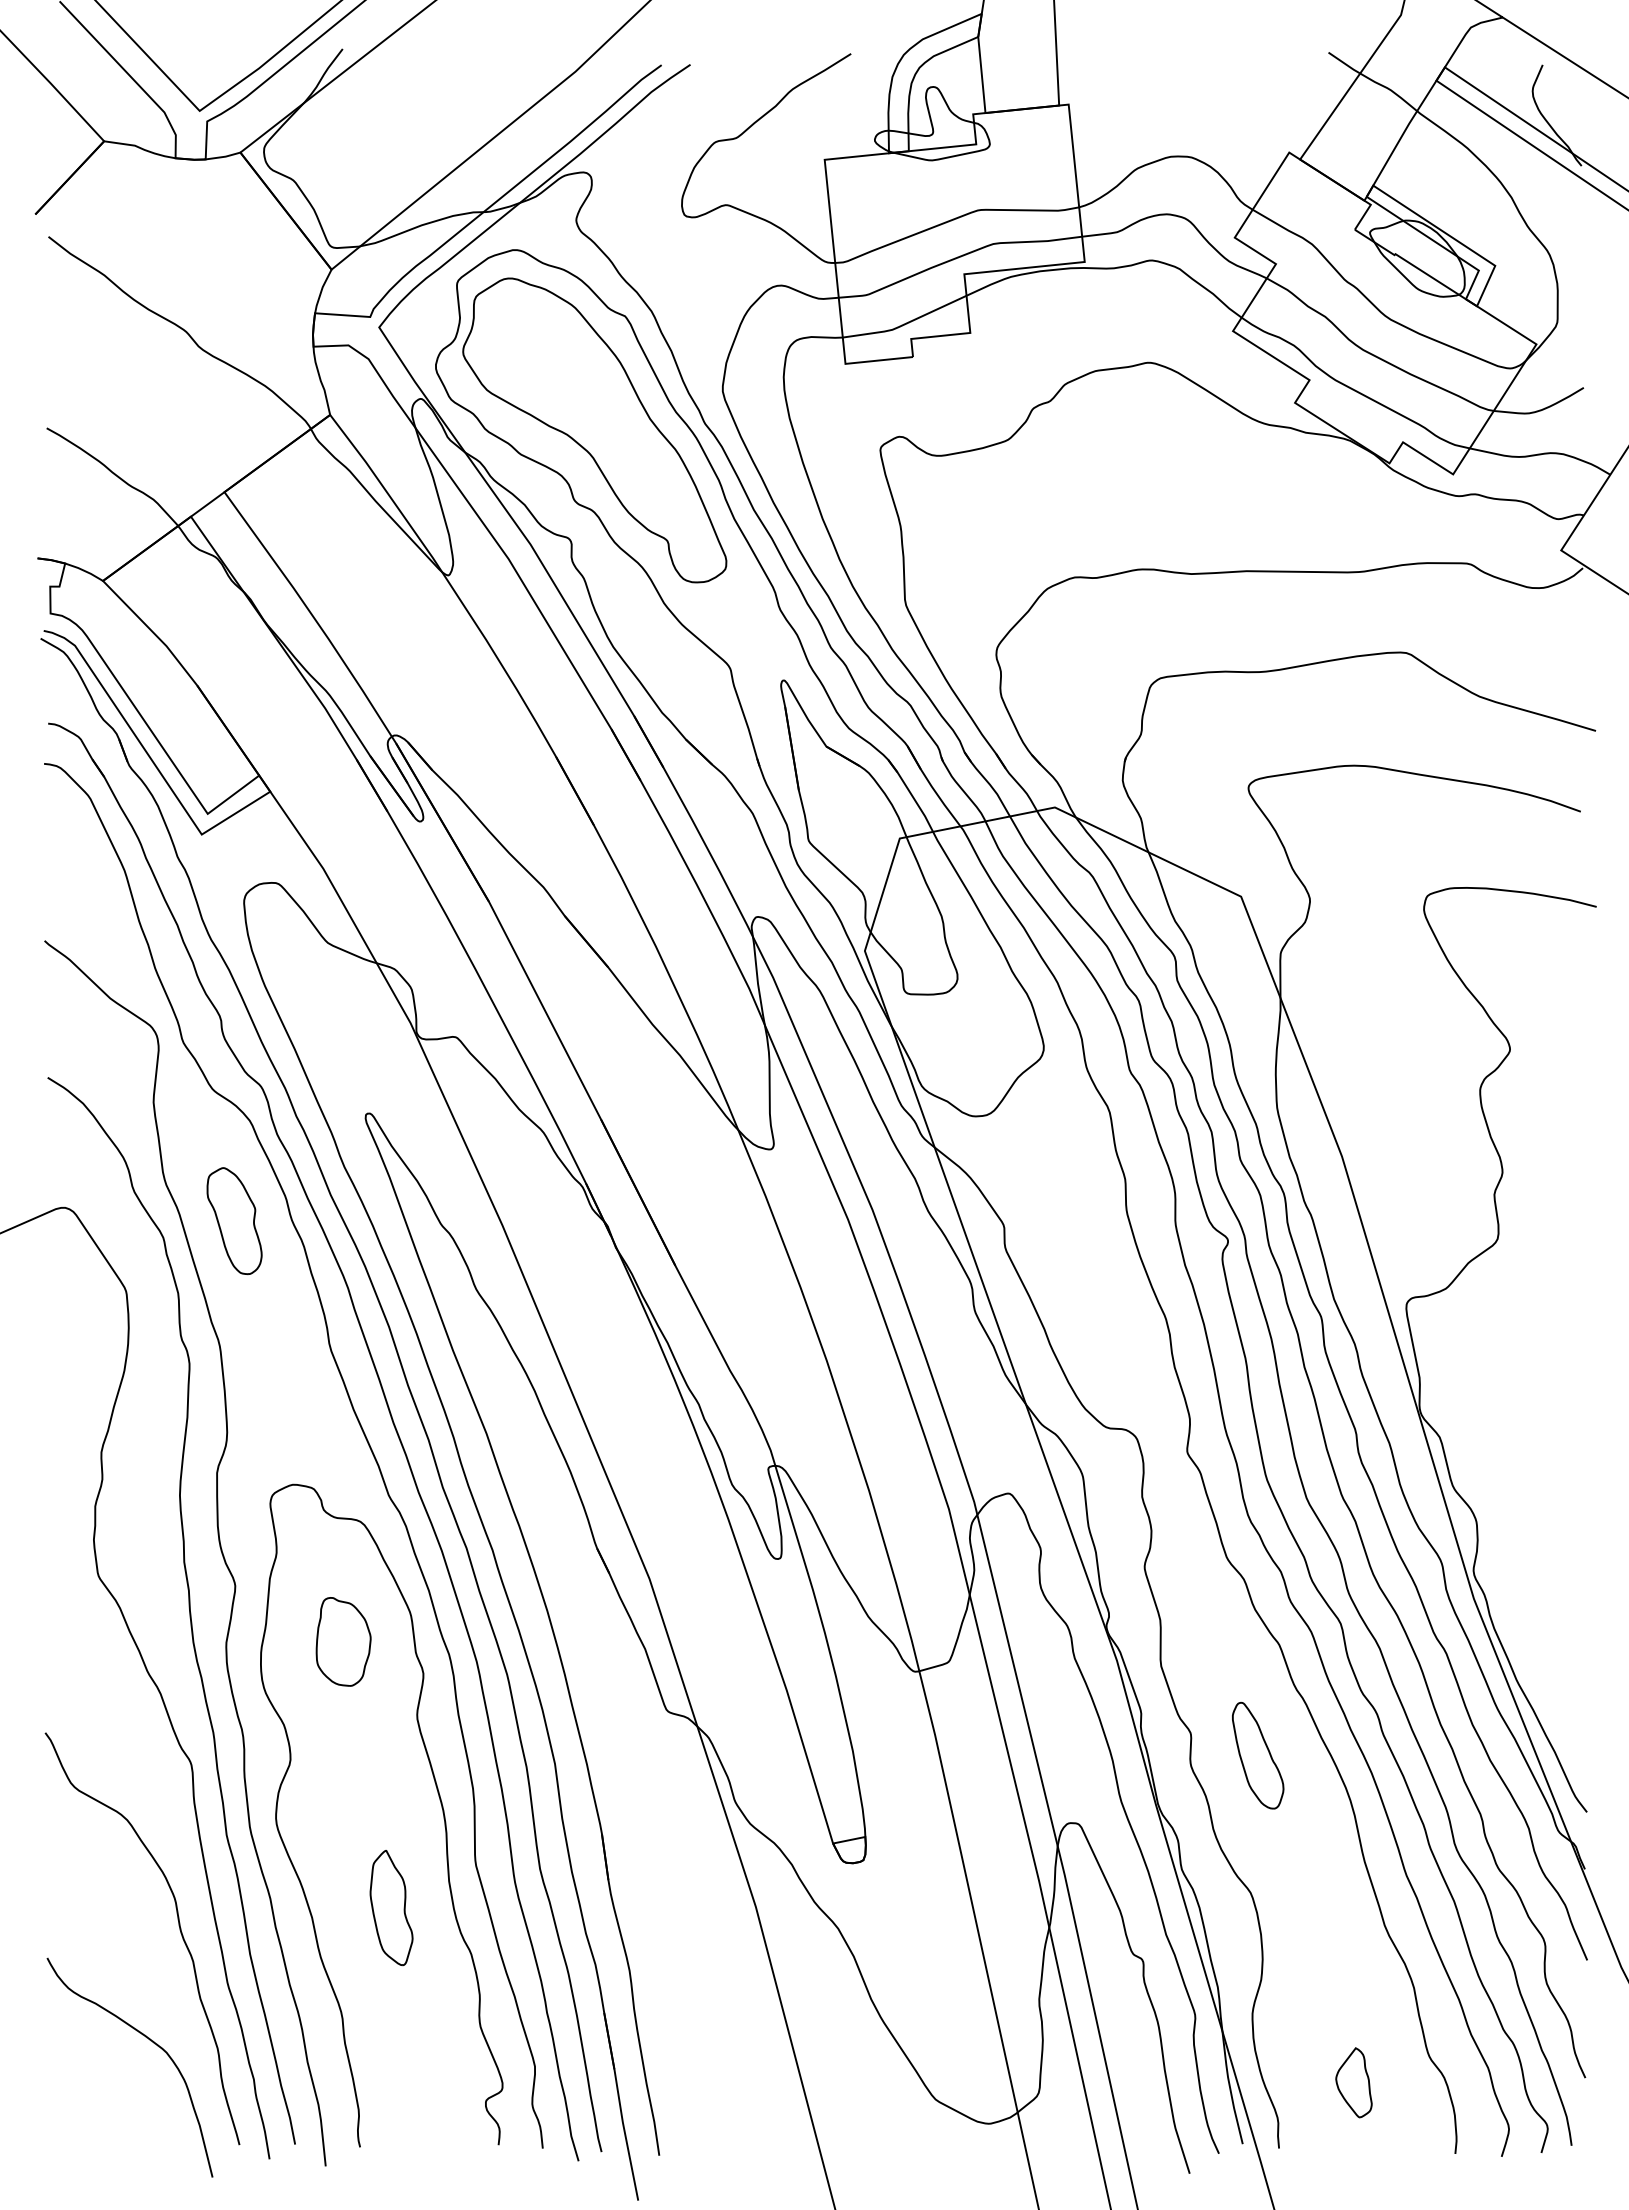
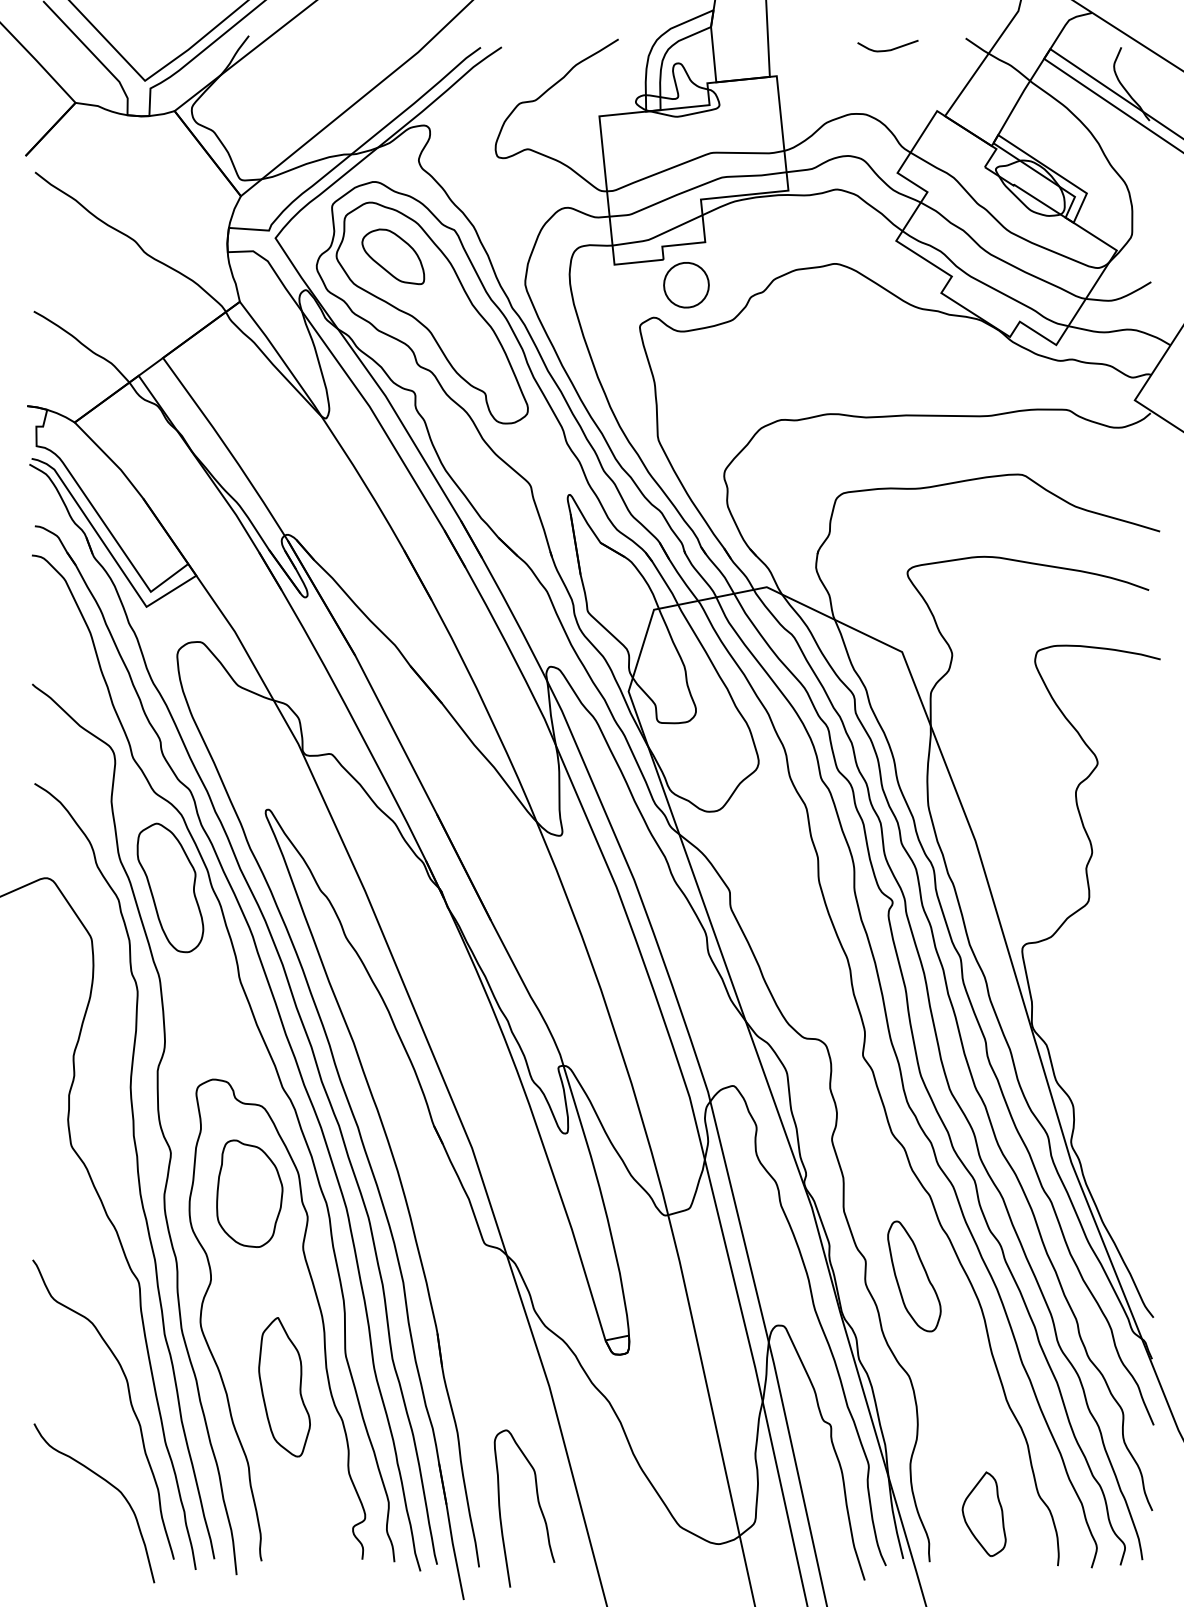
curve: (1221, 68) -> (887, 49), added
part: (540, 352) -> (392, 256), added
part: (944, 391) -> (686, 284), added
part: (234, 1220) -> (170, 887), size x1.67
part: (343, 1641) -> (249, 1193), size x1.67
part: (1258, 1755) -> (914, 1276), size x1.43
part: (391, 1907) -> (284, 1386), size x1.67
curve: (741, 2071) -> (538, 1506), added
part: (1353, 2082) -> (983, 1514), size x1.67

